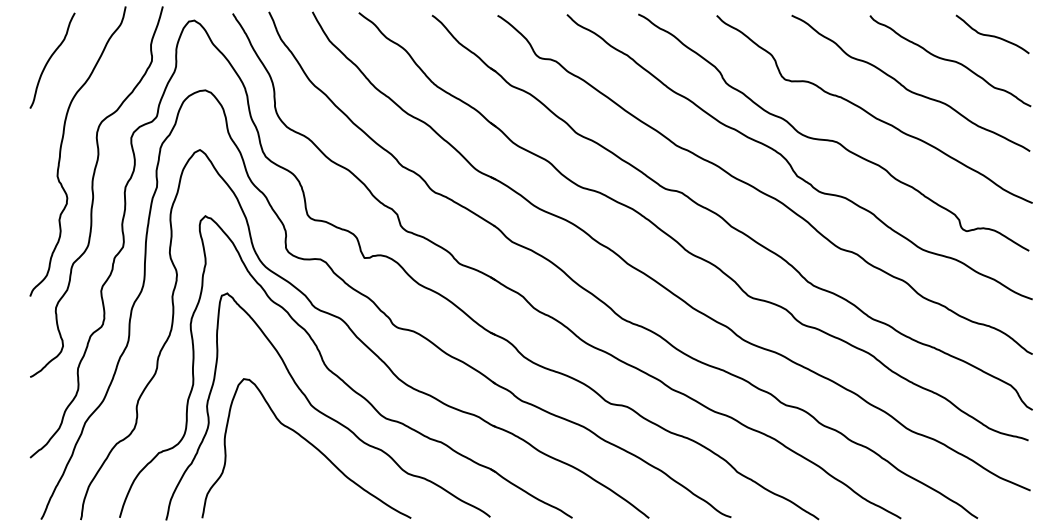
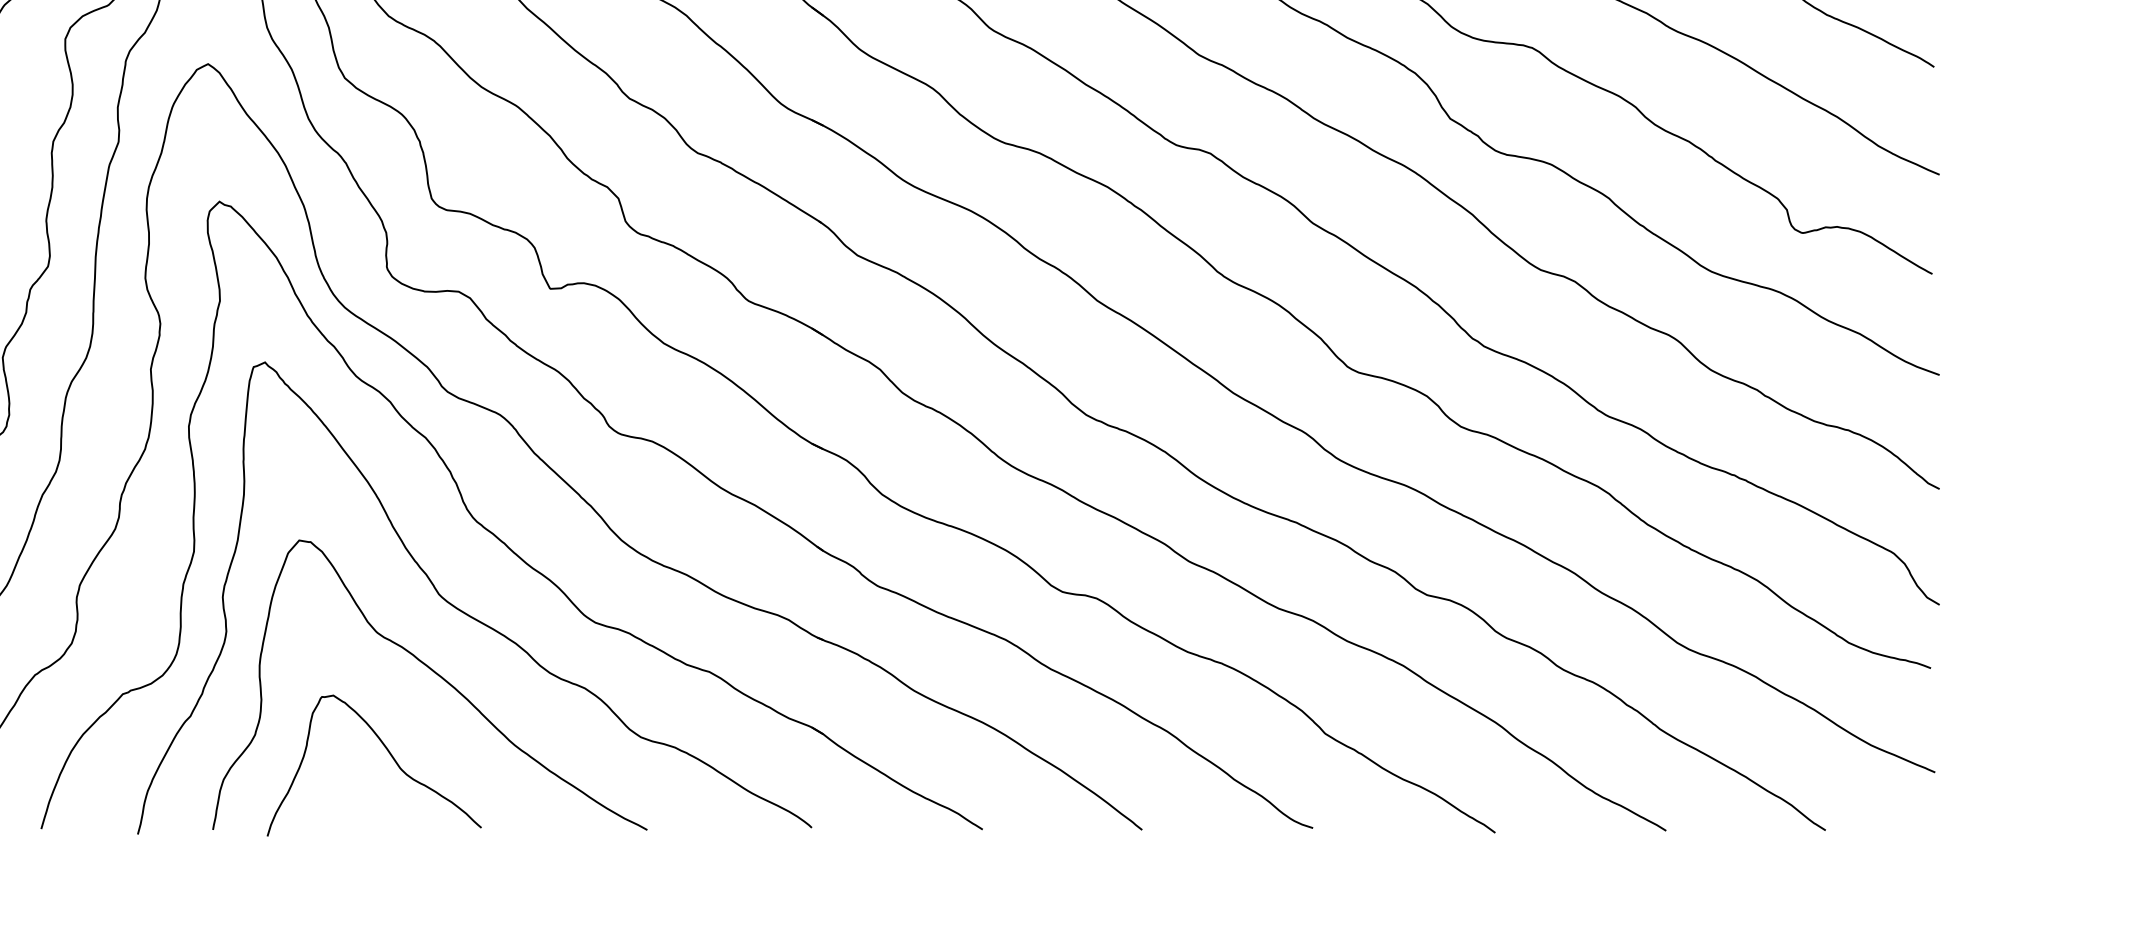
curve: (285, 480) -> (385, 751), added

